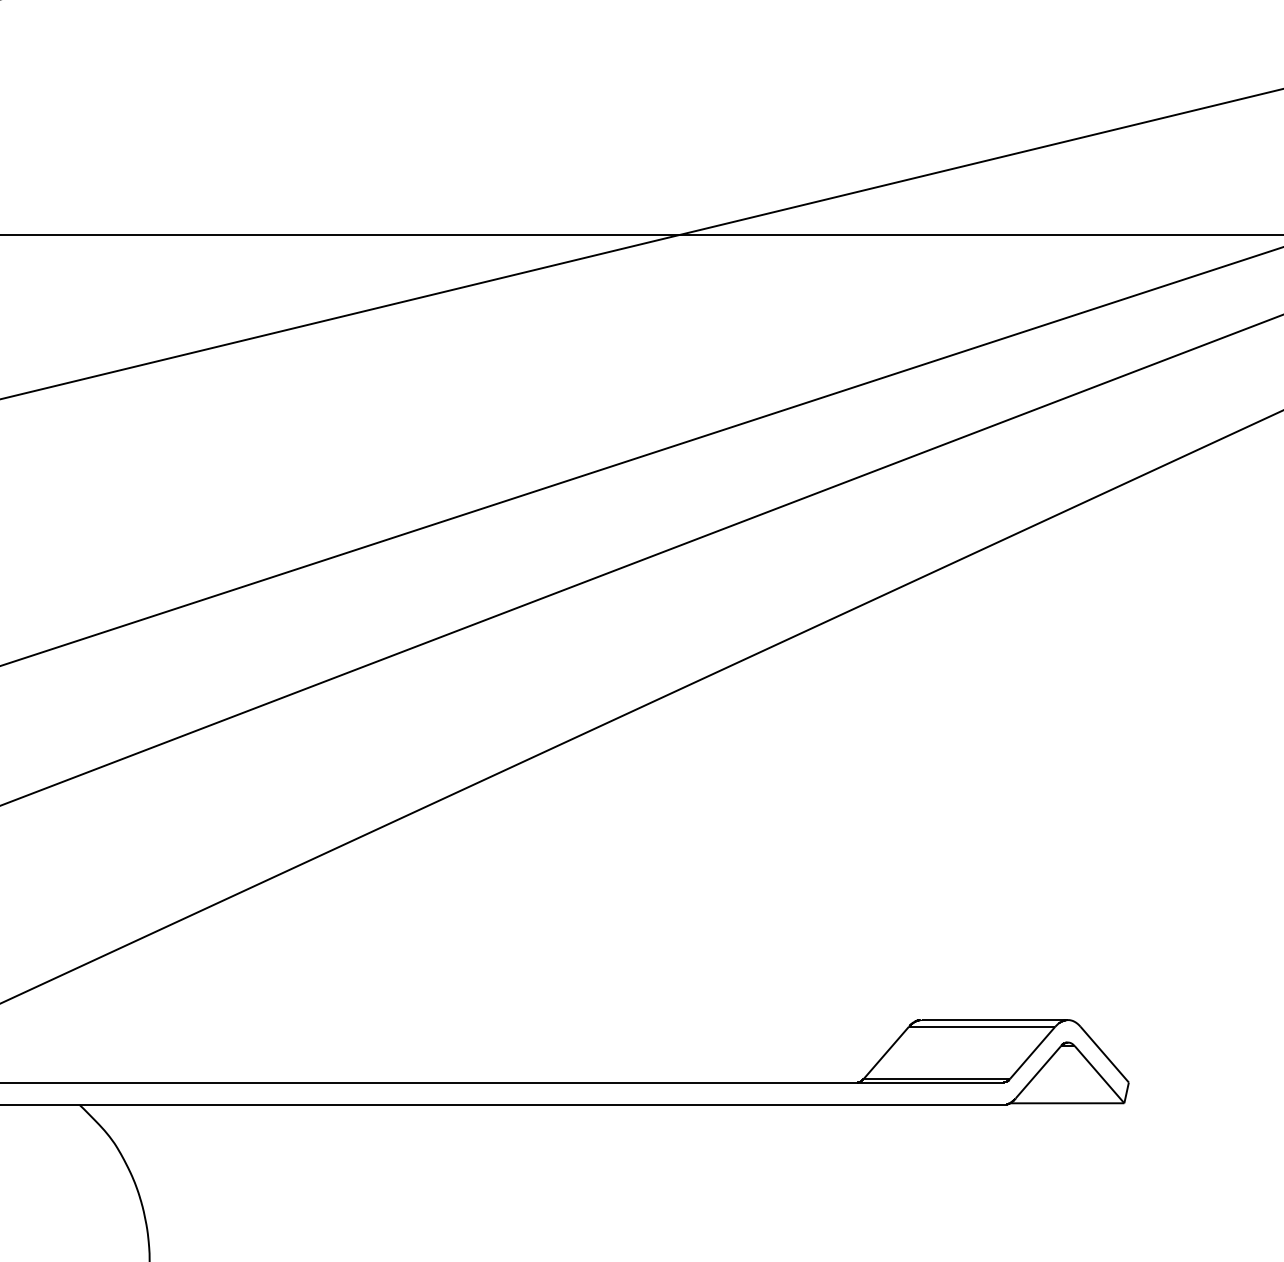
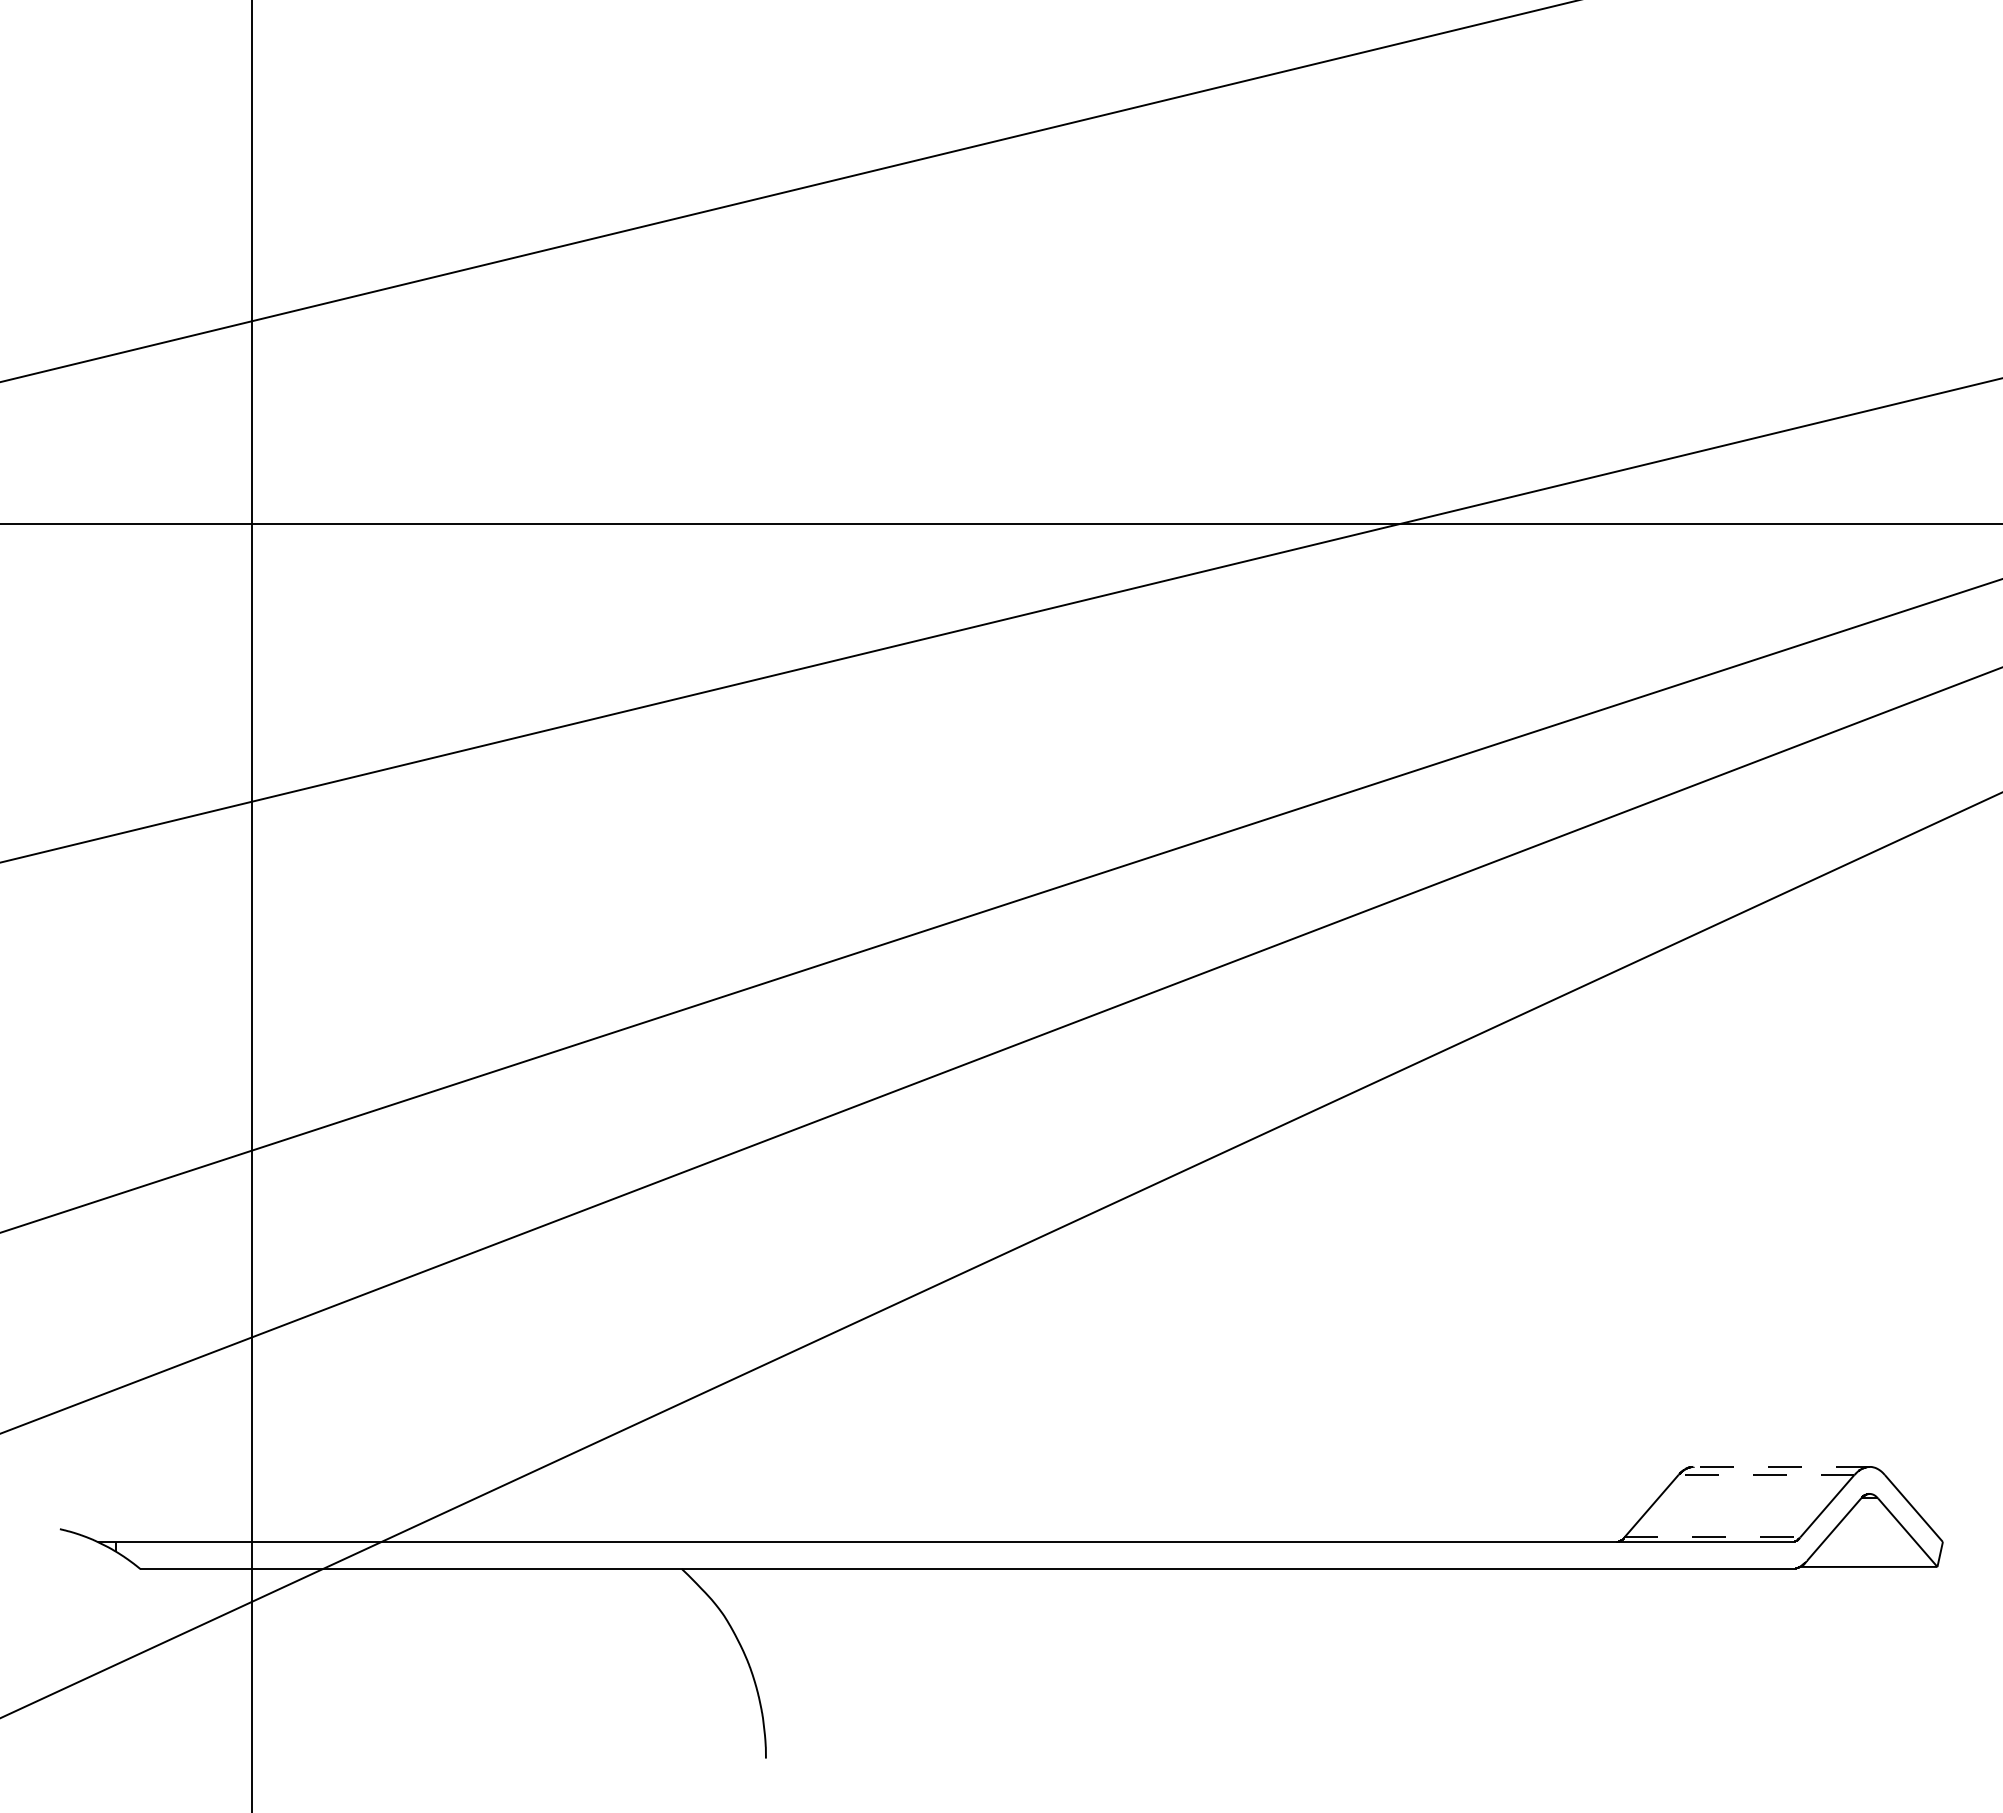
line: (994, 1019) -> (1781, 1466), solid -> dashed
line: (982, 1026) -> (1766, 1474), solid -> dashed
line: (937, 1078) -> (1712, 1537), solid -> dashed

